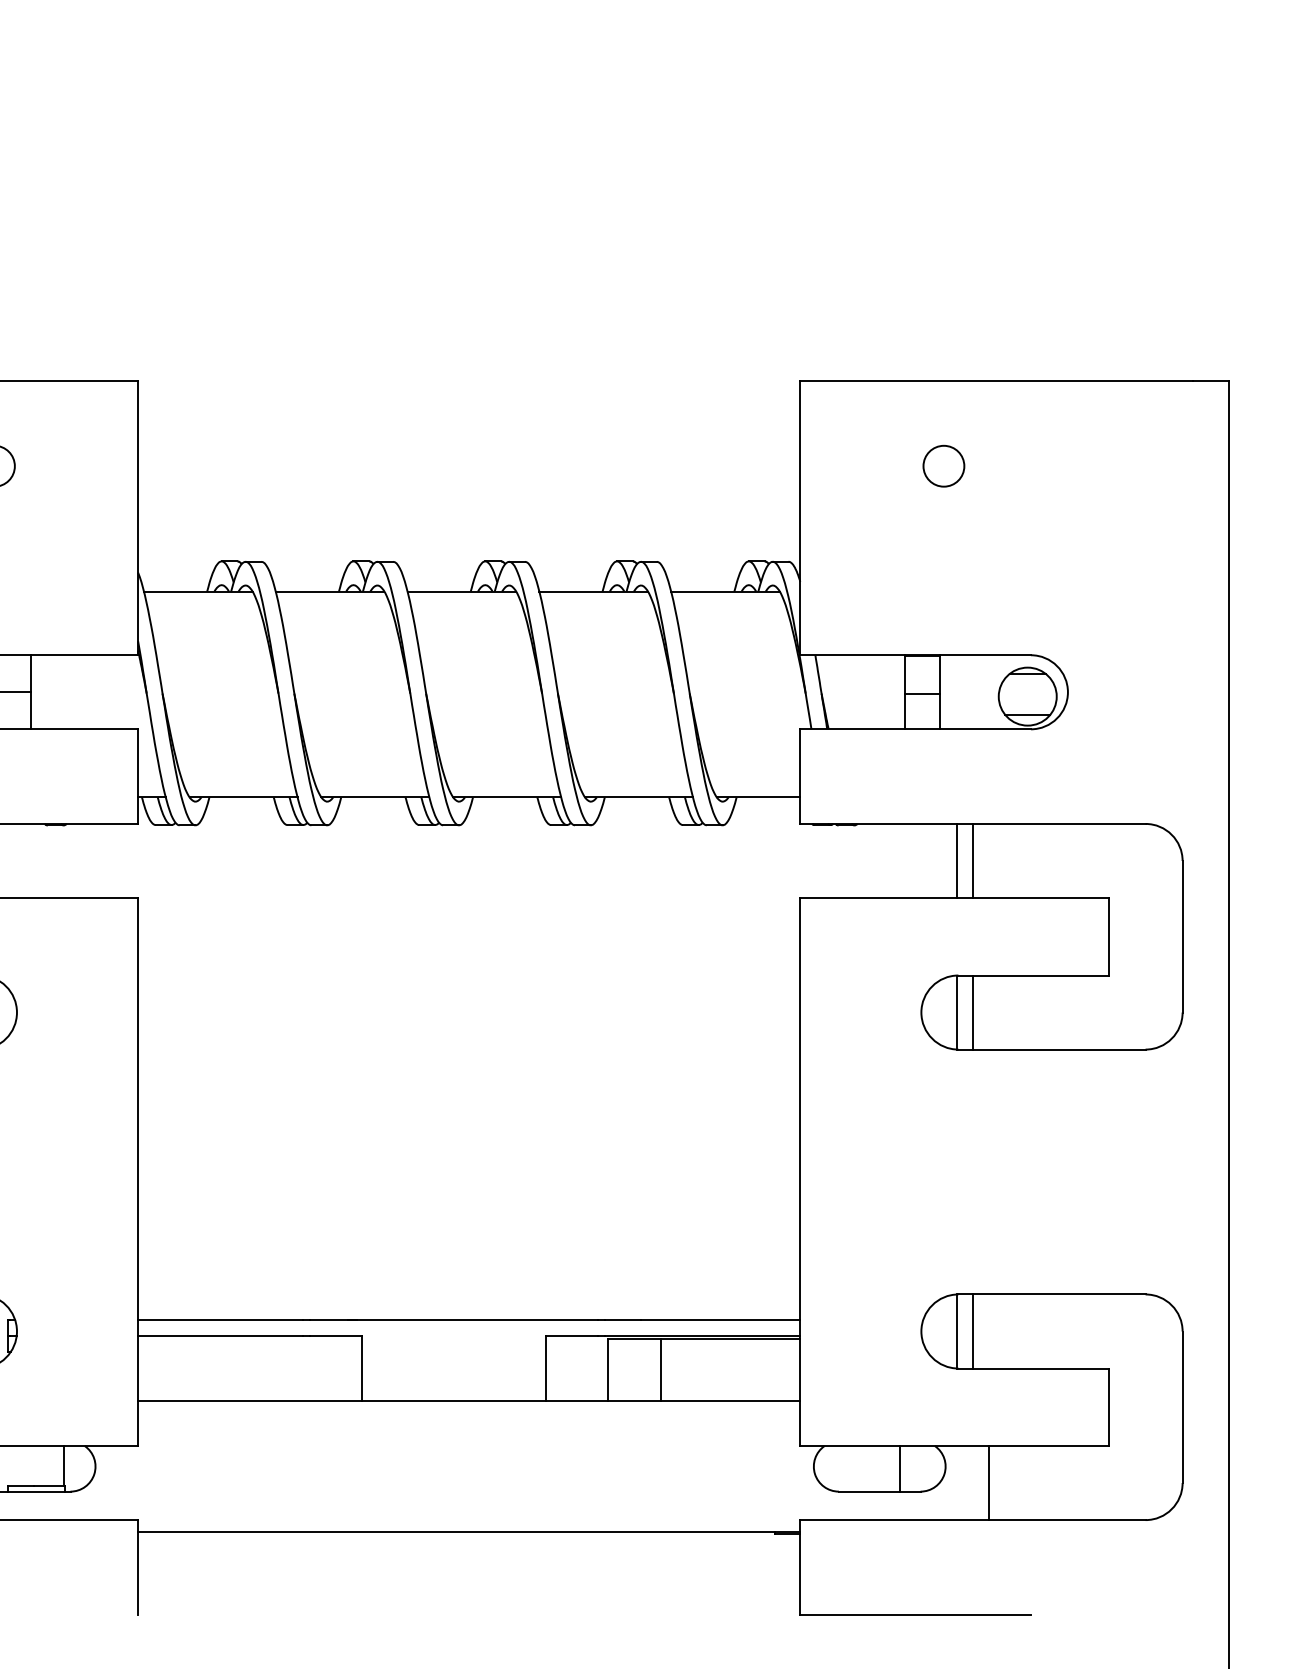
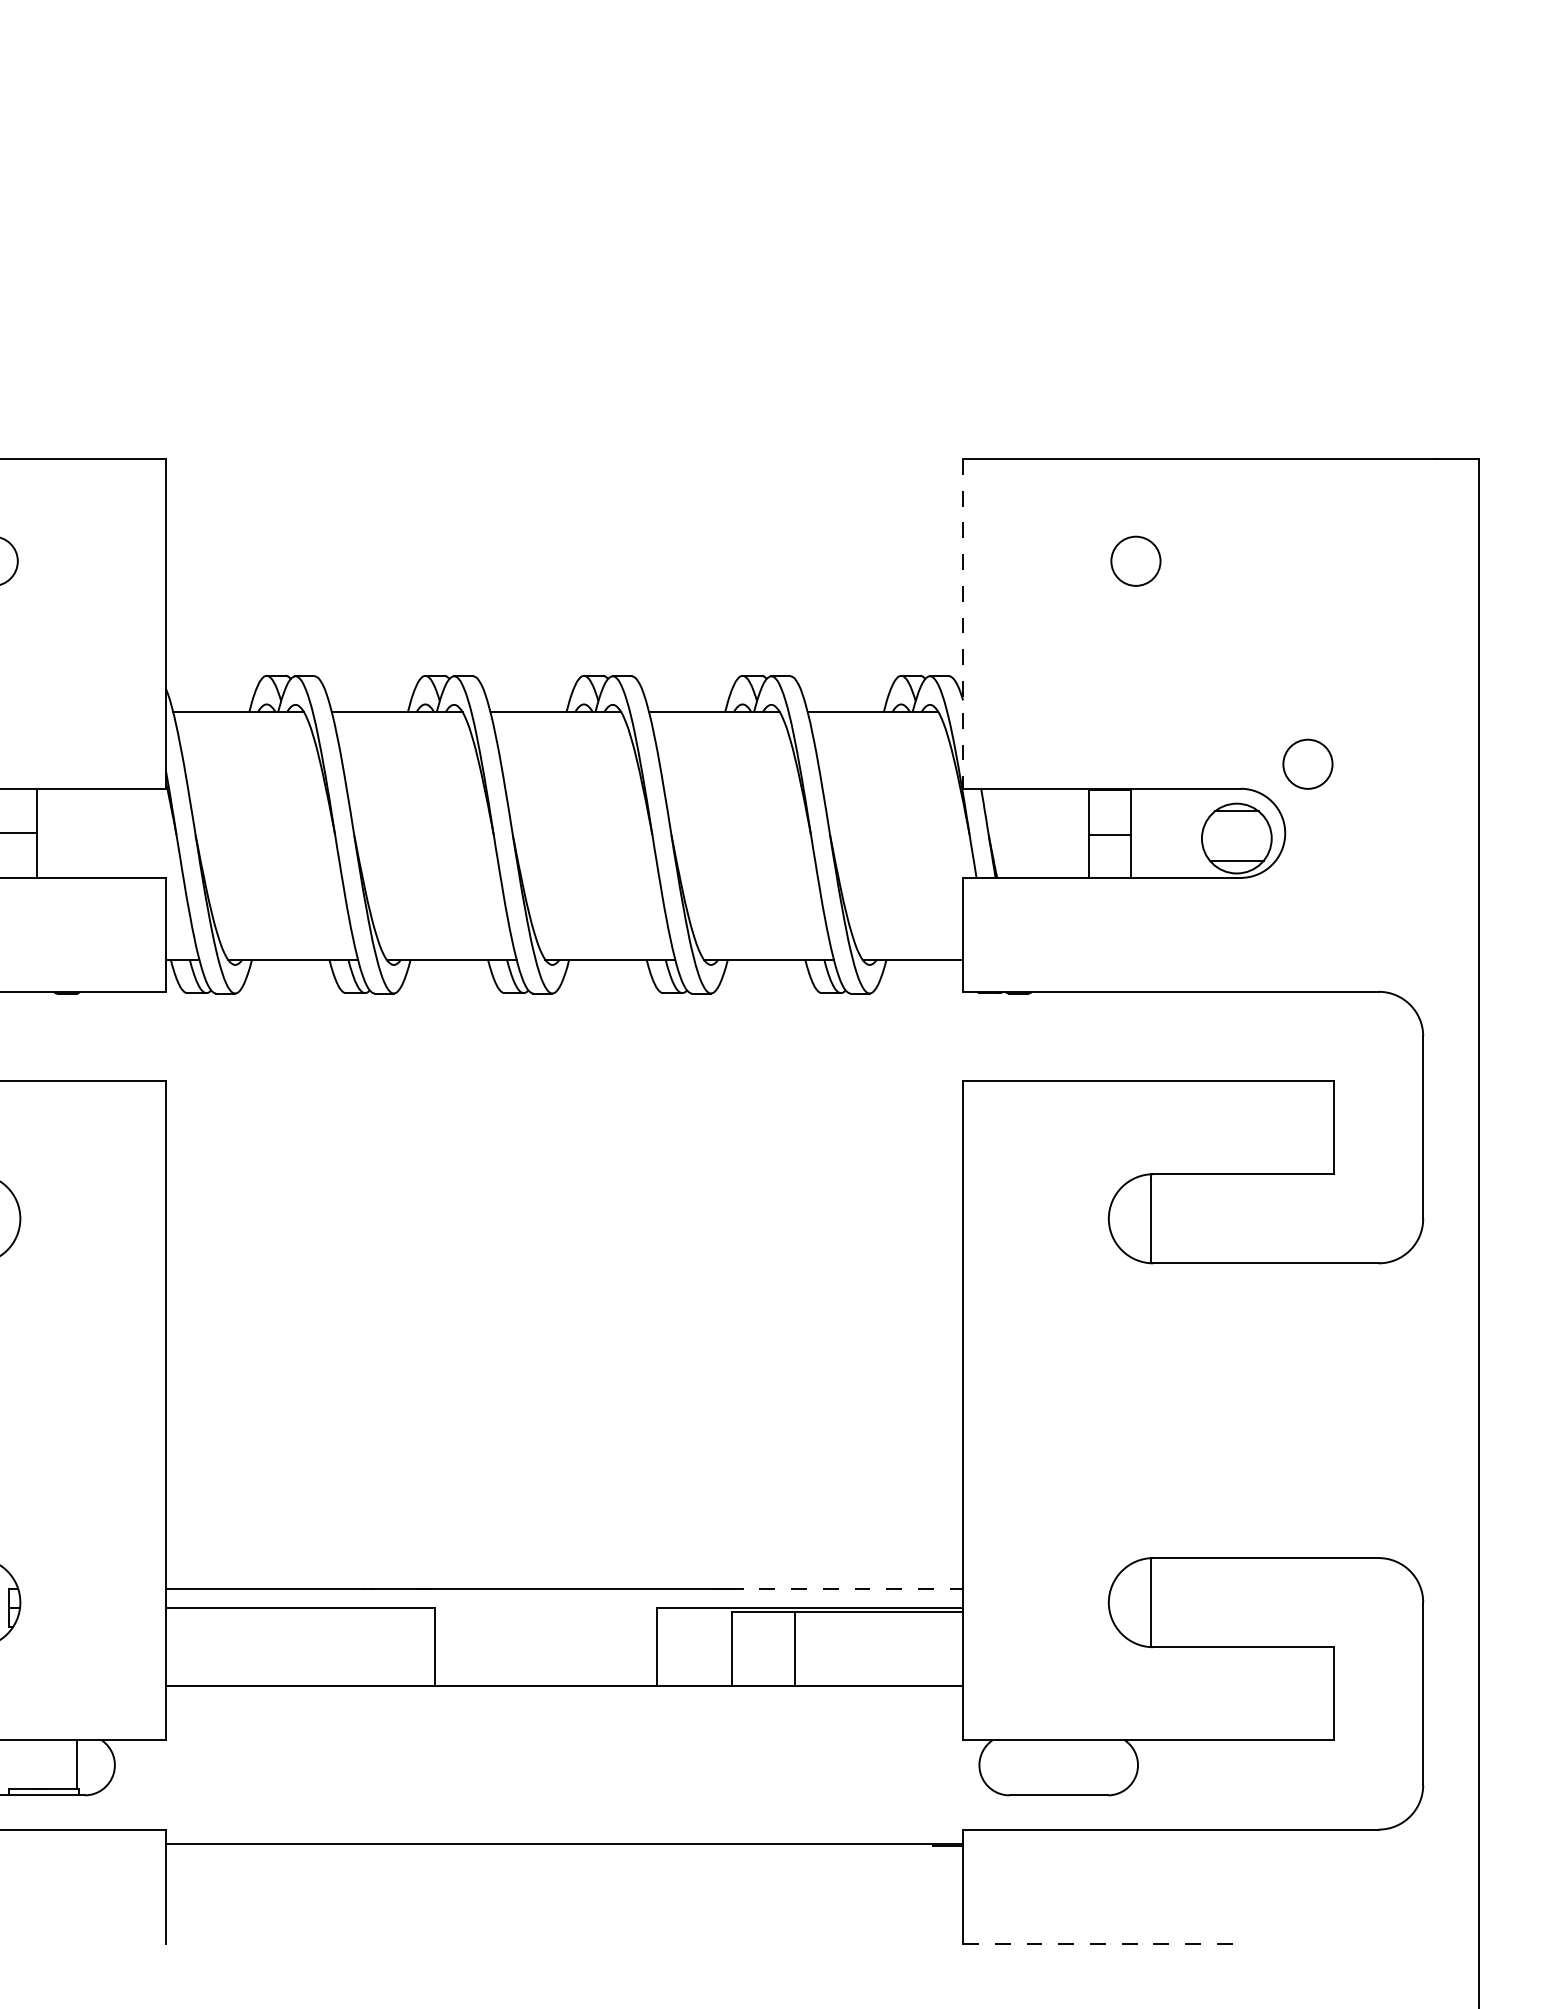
line: (800, 517) -> (963, 623), solid -> dashed
circle: (1086, 634) -> (1307, 763), added
line: (956, 860) -> (1151, 1035), removed
line: (973, 860) -> (1171, 1035), removed
line: (973, 1012) -> (1171, 1218), removed
line: (702, 1320) -> (845, 1589), solid -> dashed
line: (973, 1331) -> (1171, 1602), removed
line: (900, 1468) -> (1083, 1767), removed
line: (989, 1482) -> (1190, 1784), removed
line: (915, 1614) -> (1101, 1943), solid -> dashed

